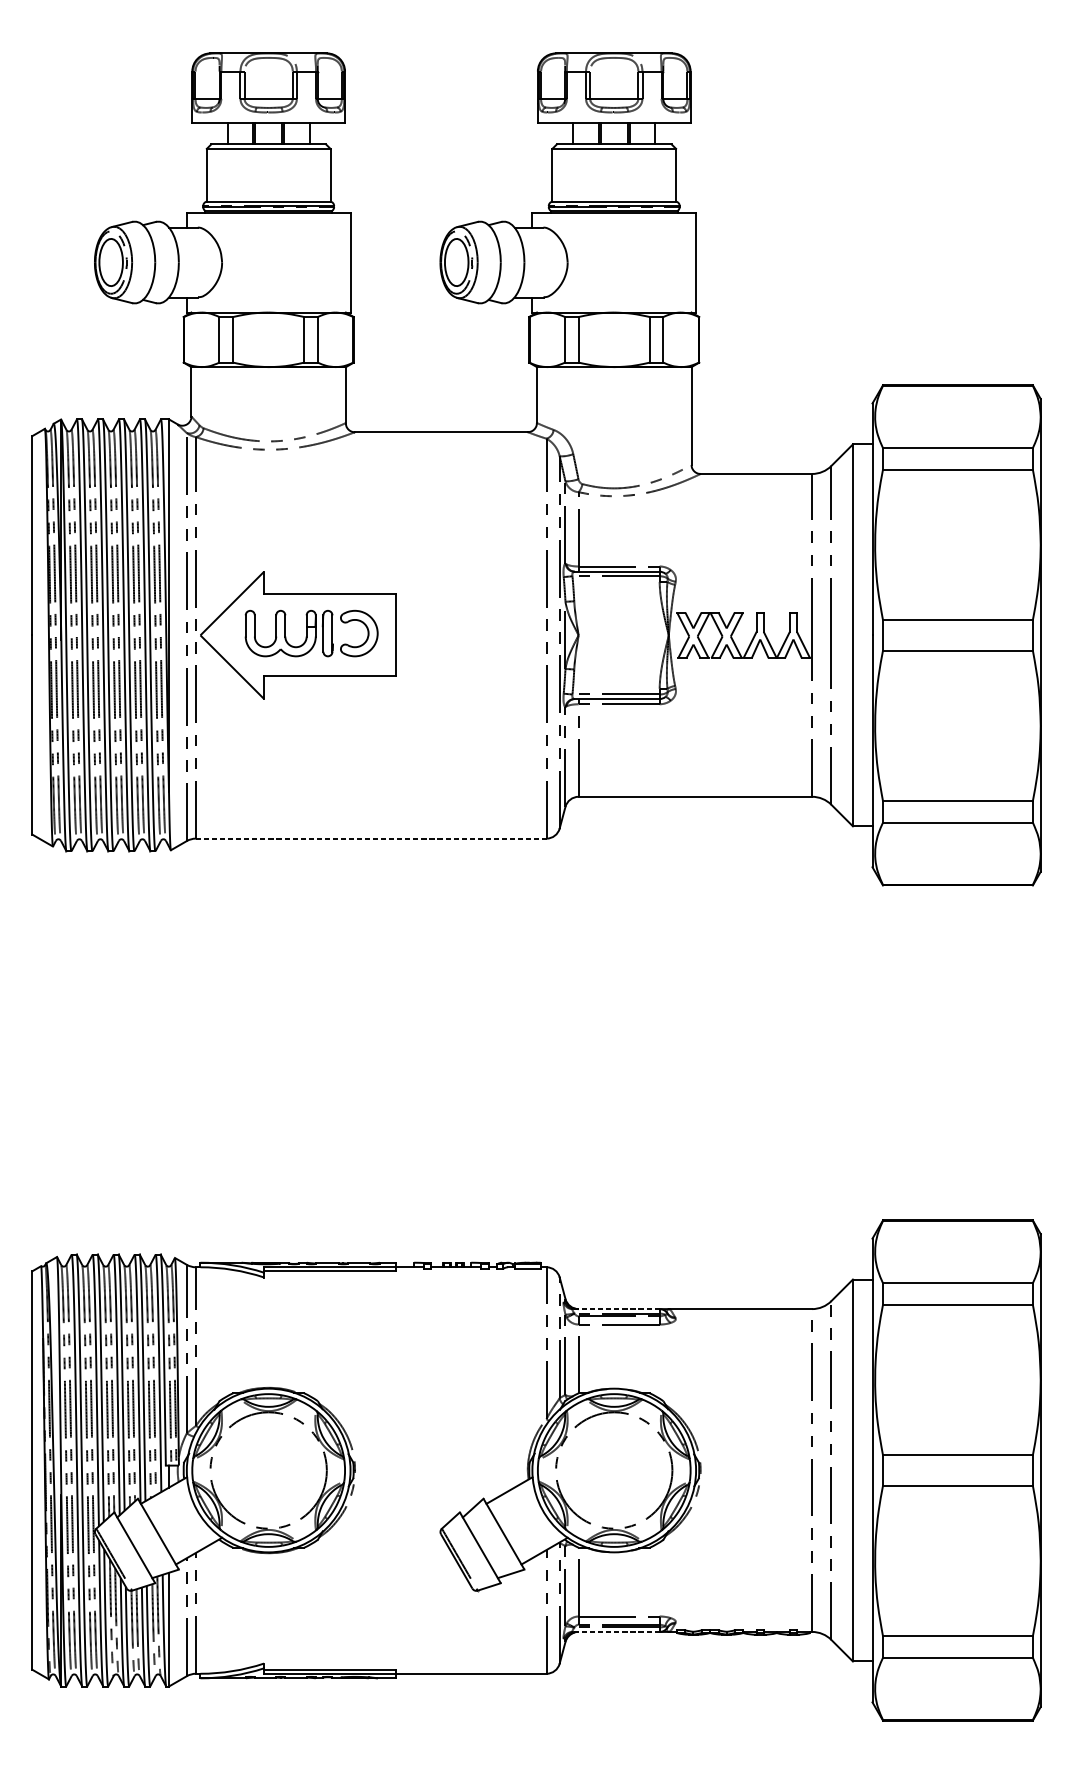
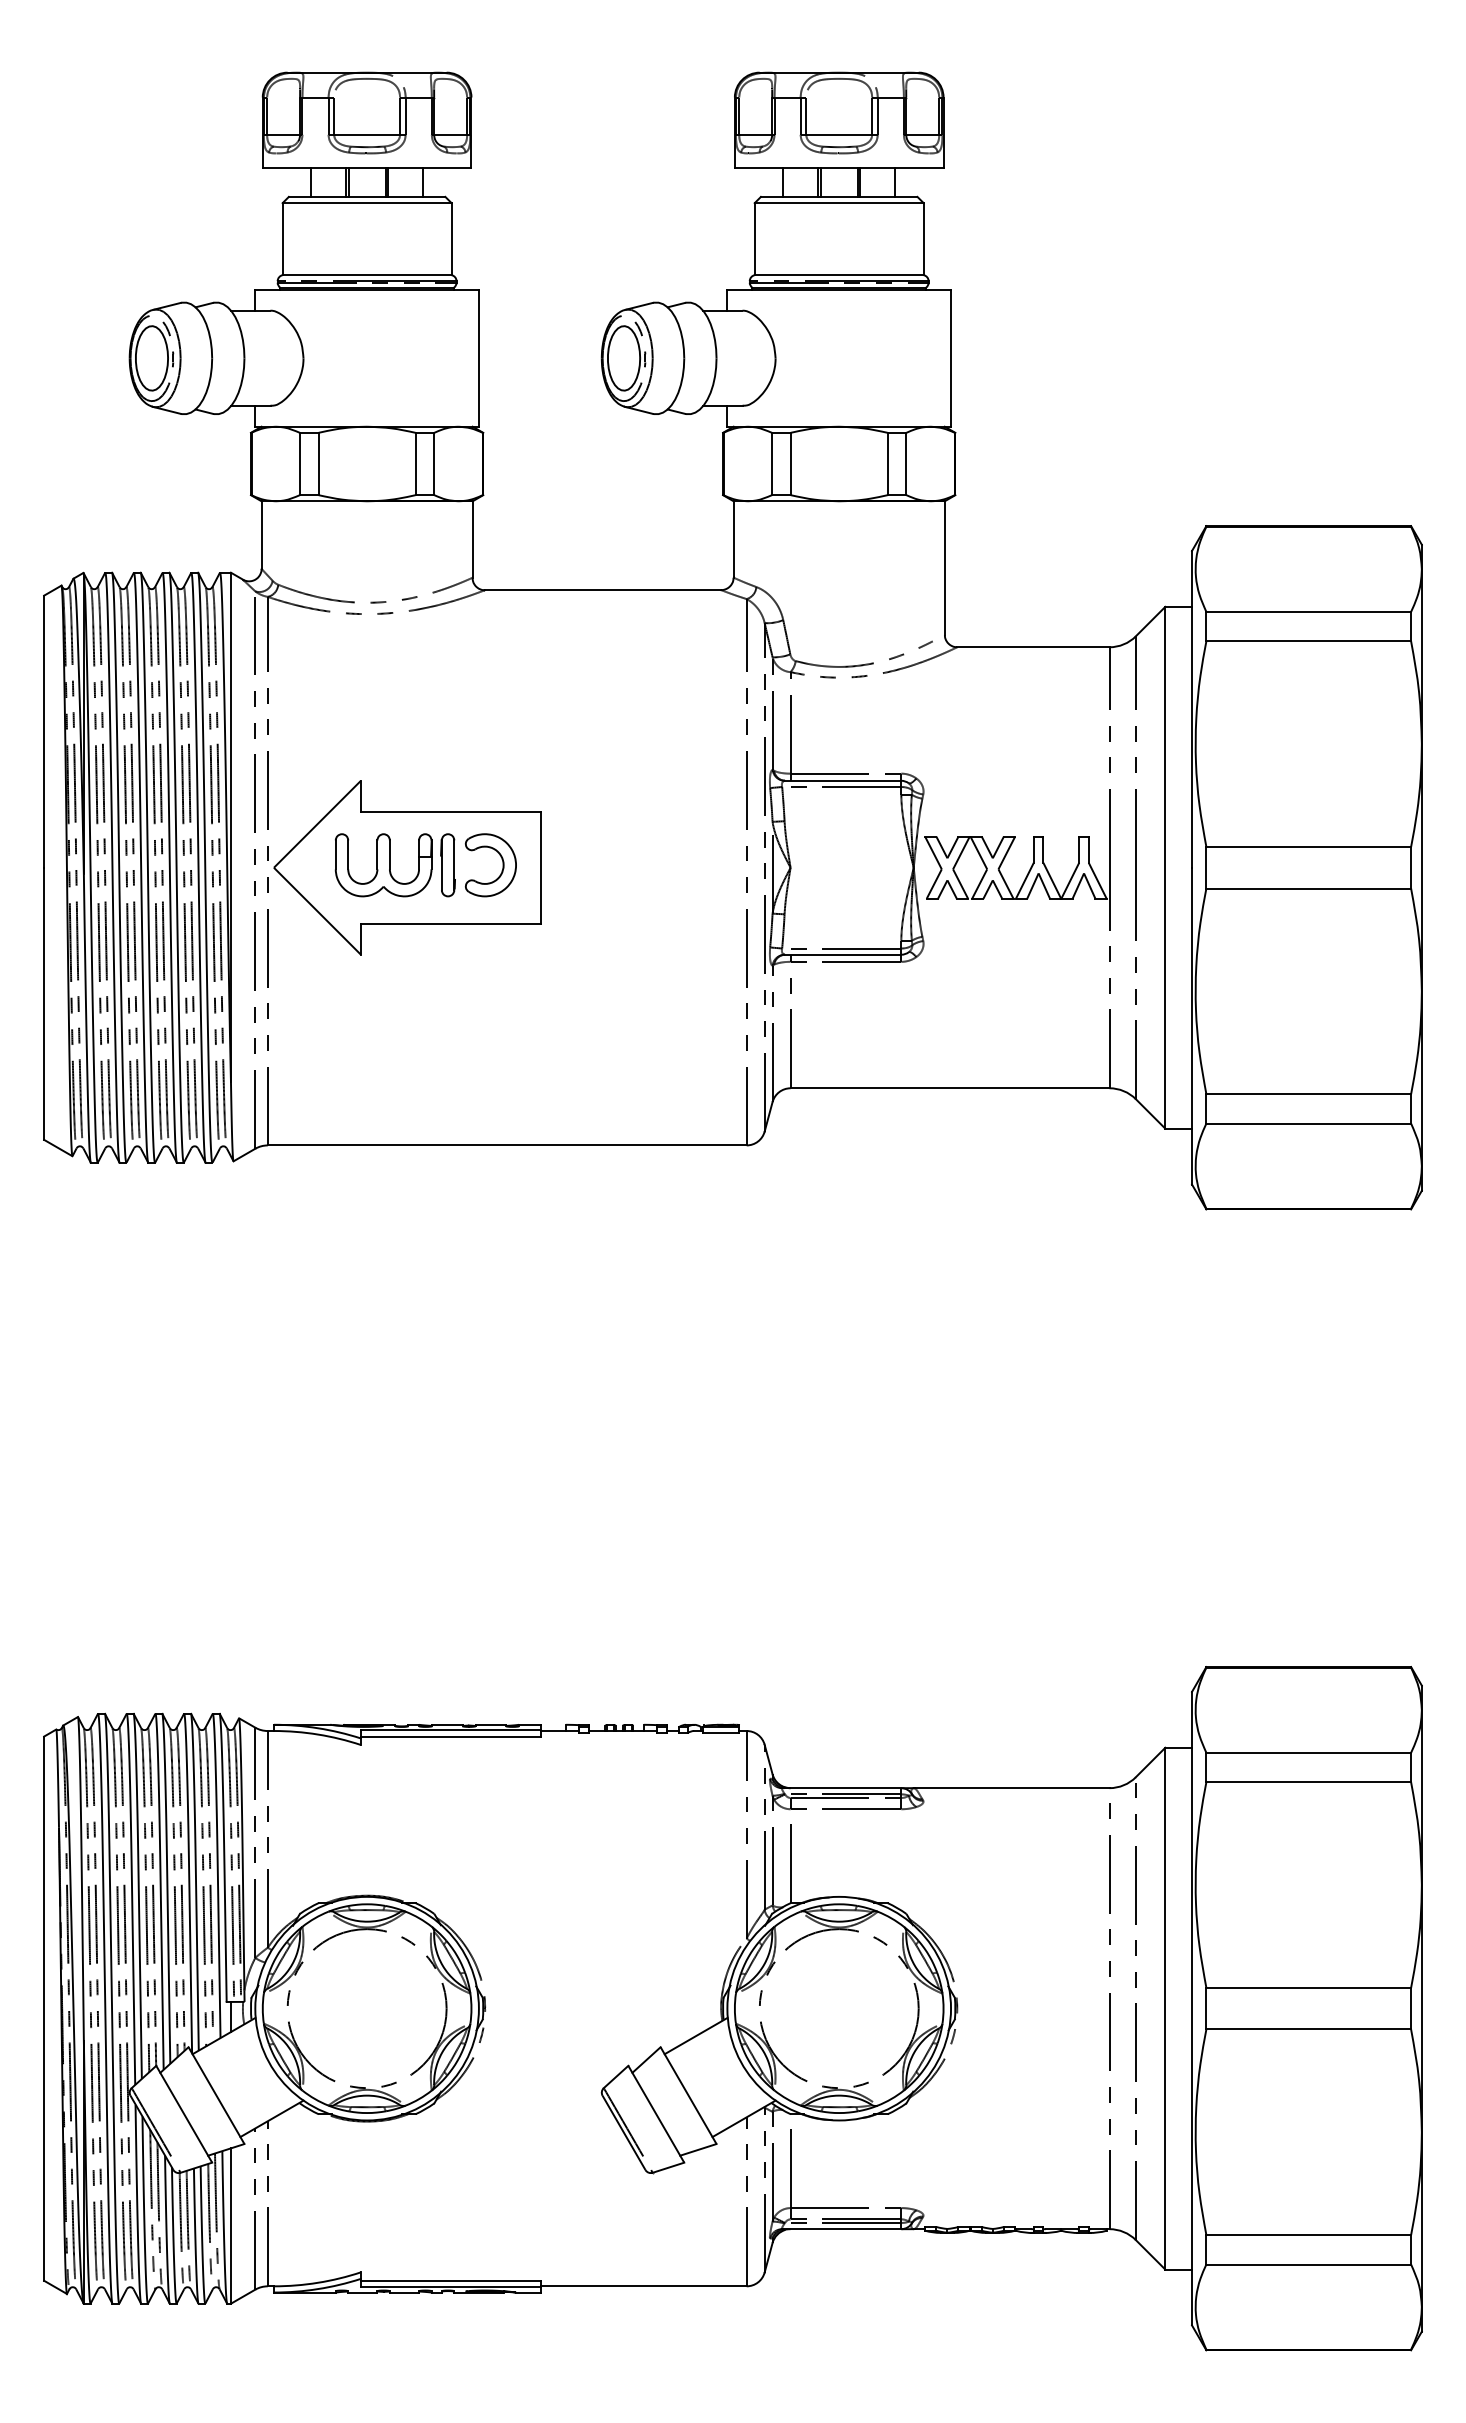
line: (371, 838) -> (507, 1145), dashed -> solid
line: (615, 1309) -> (841, 1788), dashed -> solid
line: (615, 1632) -> (841, 2229), dashed -> solid

